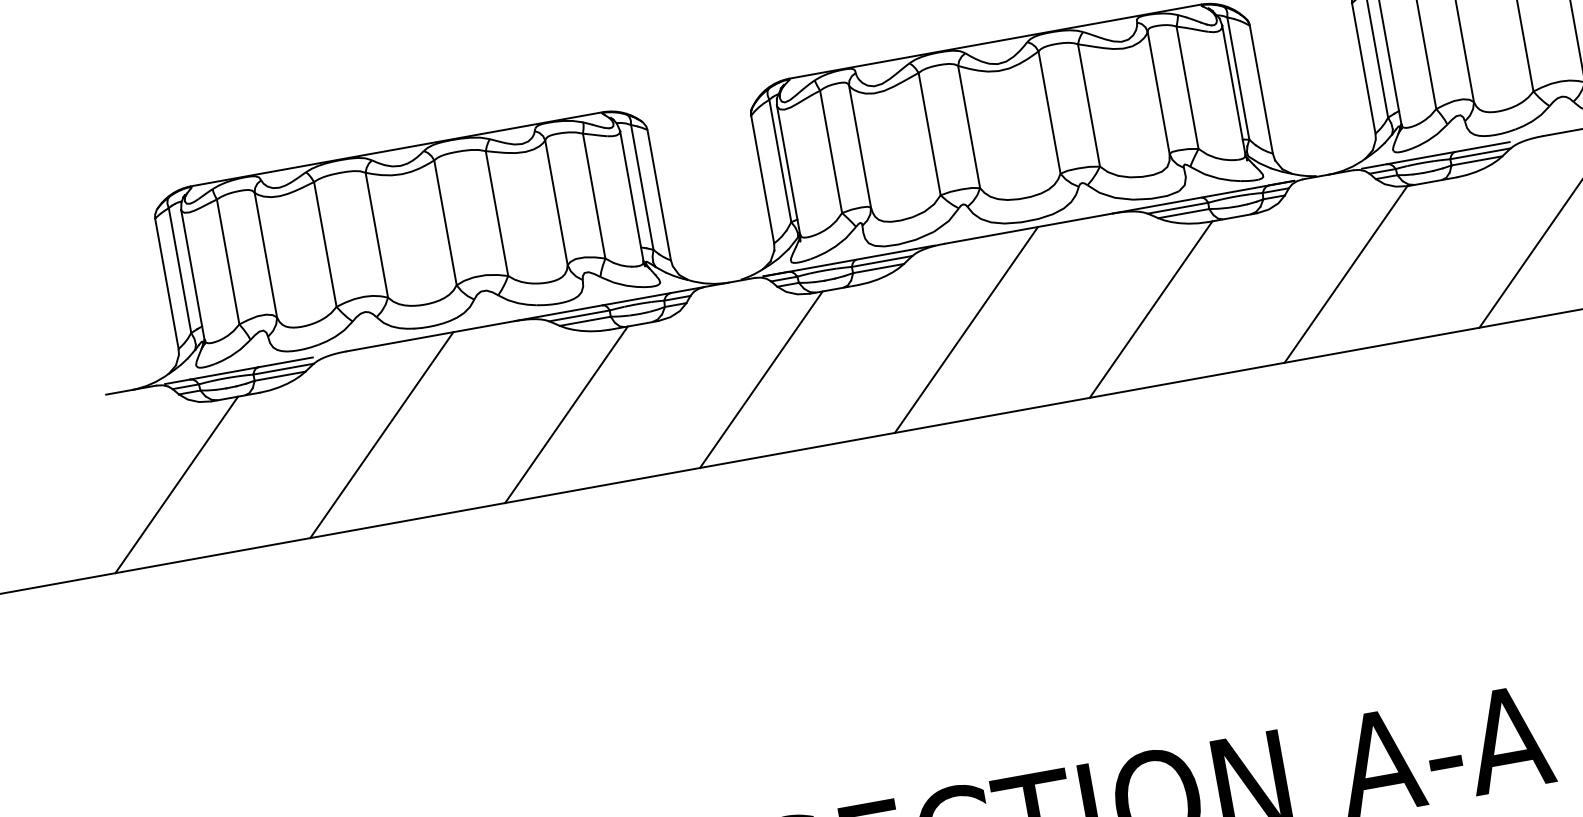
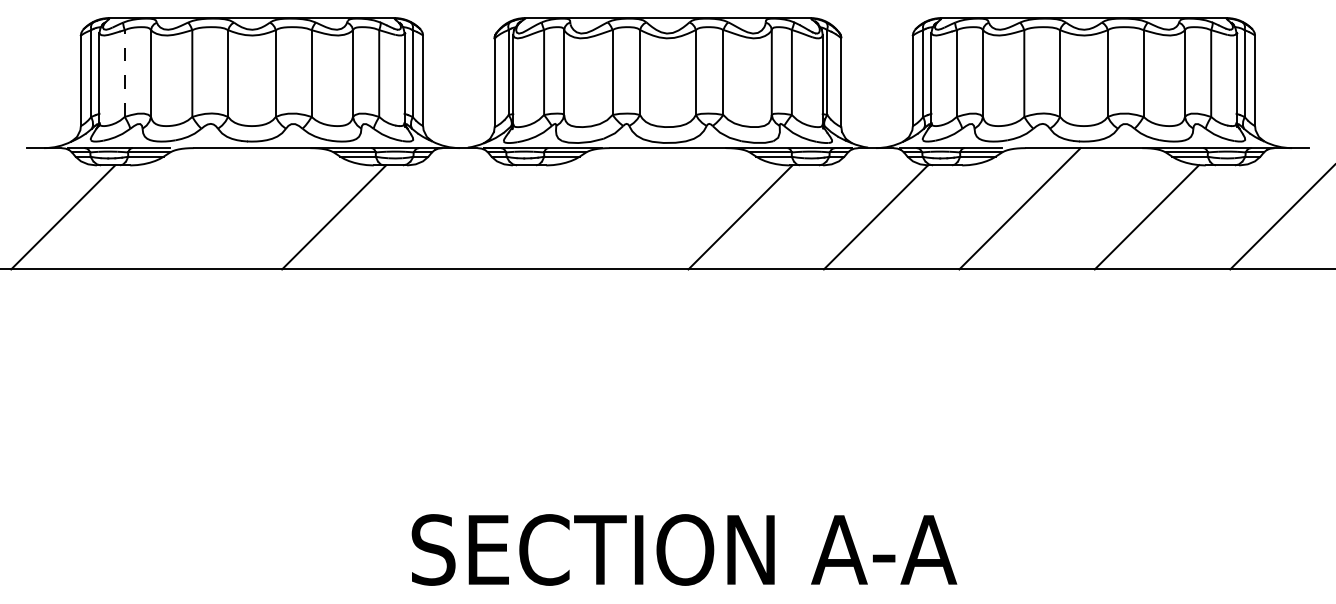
line: (227, 261) -> (124, 73), solid -> dashed
line: (966, 329) -> (613, 208), removed
line: (761, 379) -> (469, 217), removed
line: (380, 434) -> (206, 208), removed

